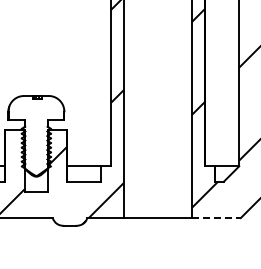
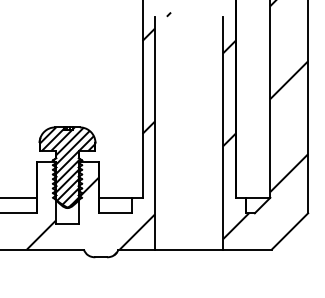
hatch: (36, 135) -> (67, 166), added
line: (217, 218) -> (248, 249), dashed -> solid

